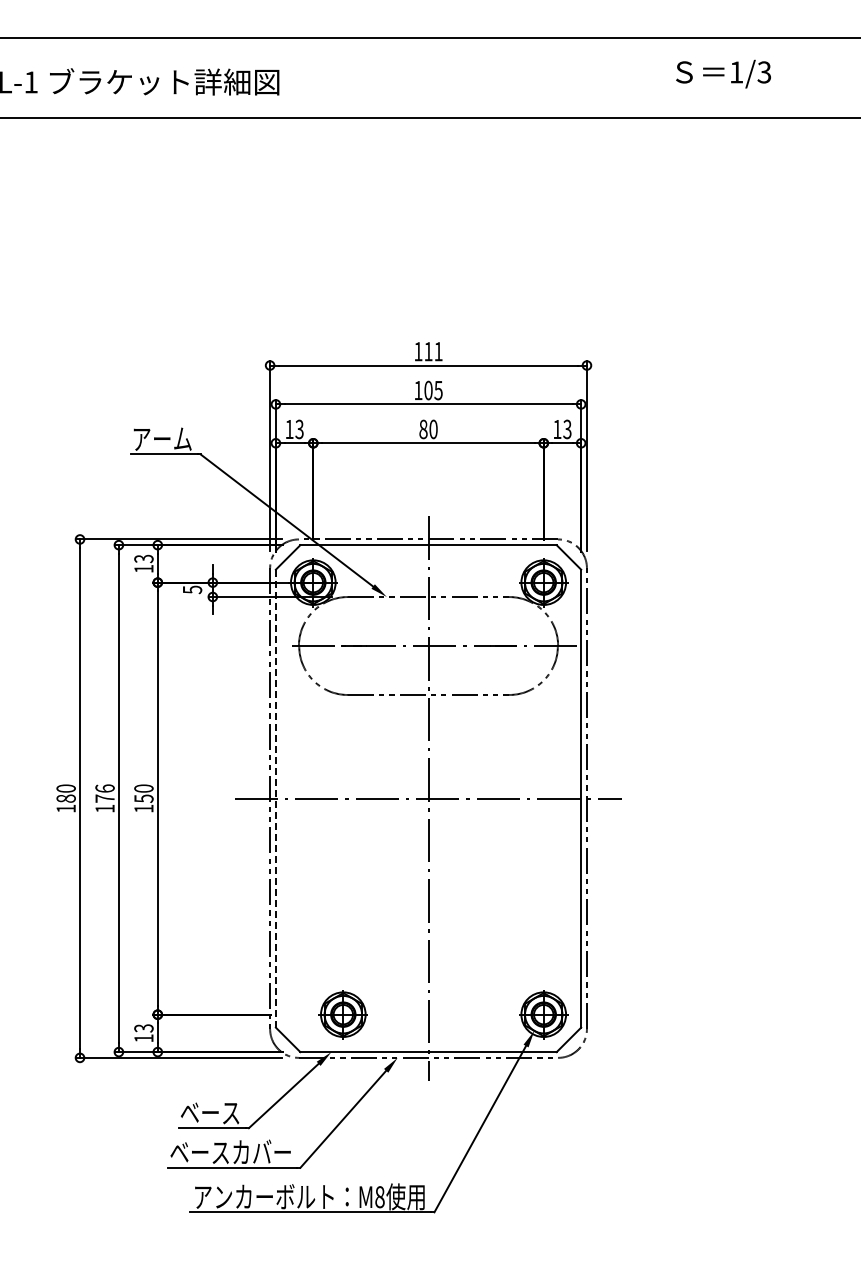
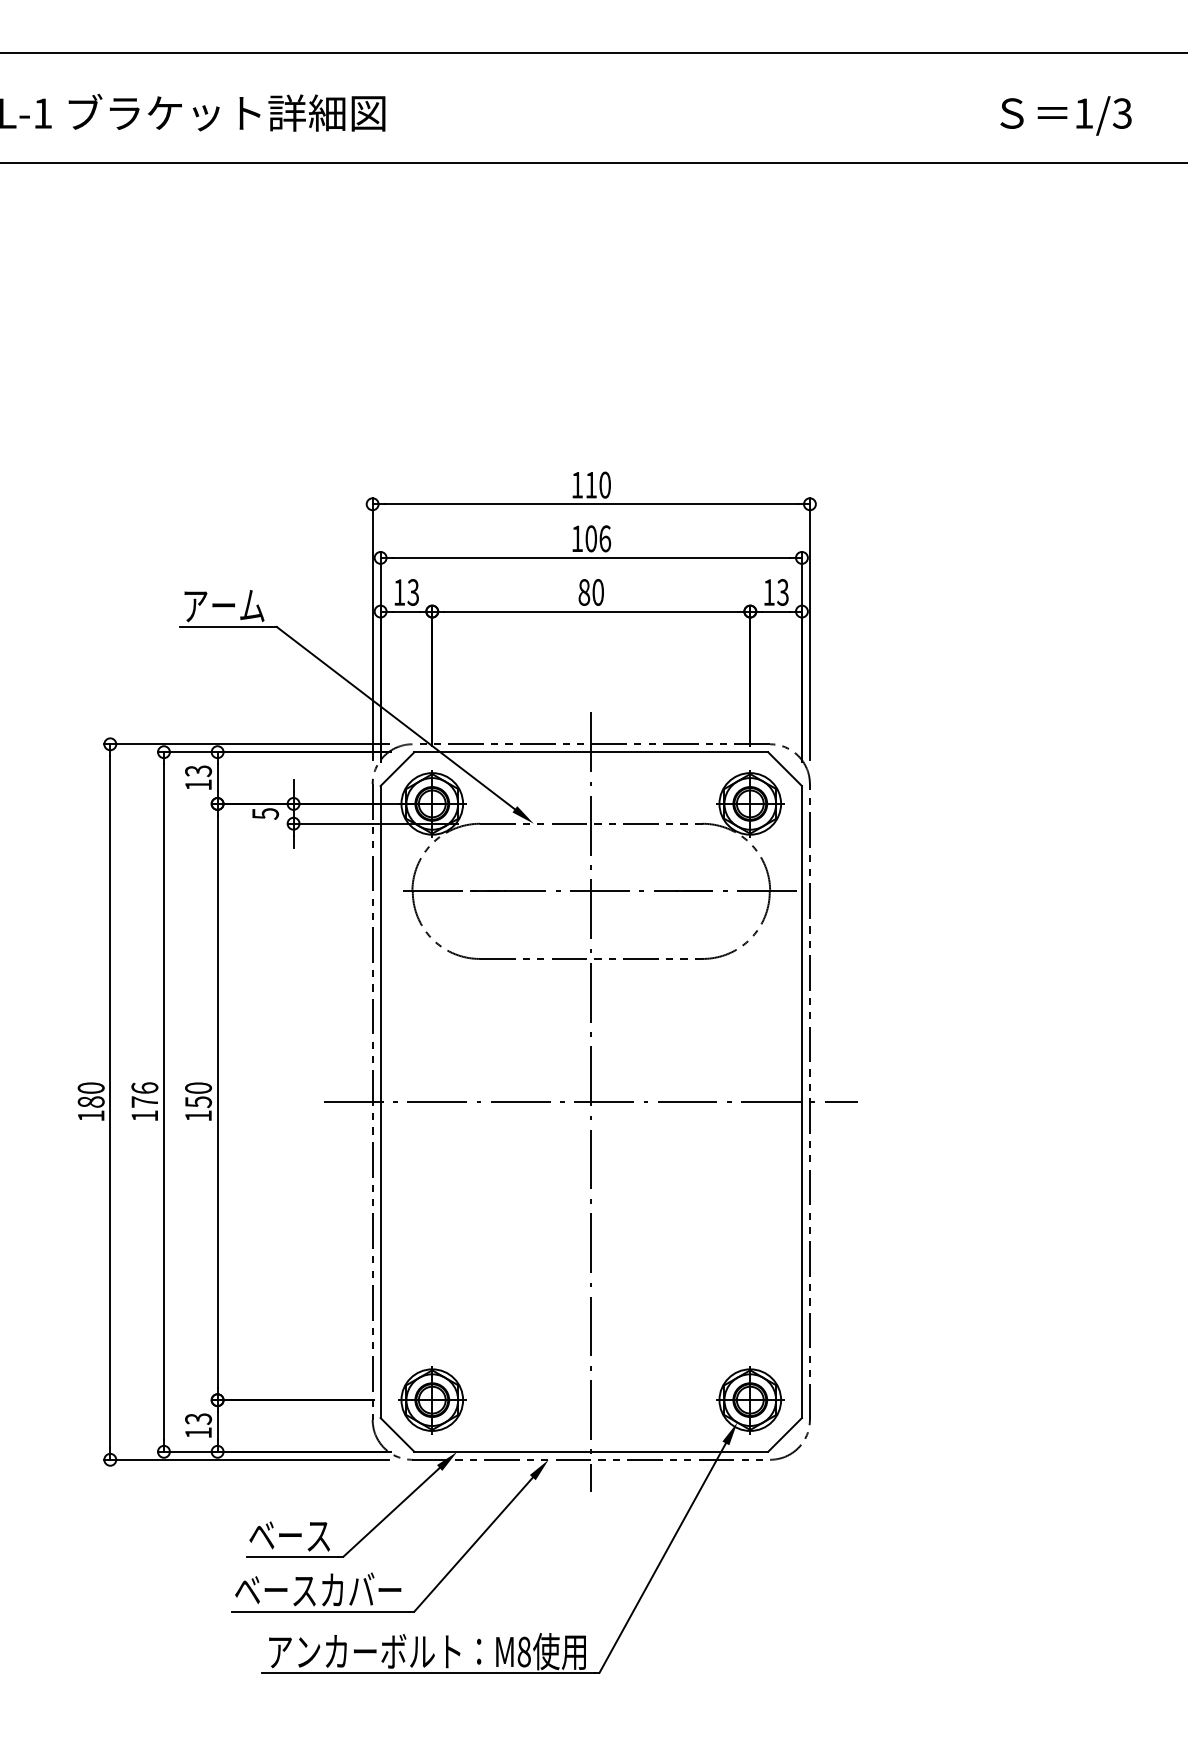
text: (723, 73) -> (1065, 115), moved
text: (438, 351) -> (605, 484), 111 -> 110
text: (438, 390) -> (605, 538), 105 -> 106
line: (275, 798) -> (380, 1101), dashed -> solid
part: (342, 1014) -> (431, 1399), moved

